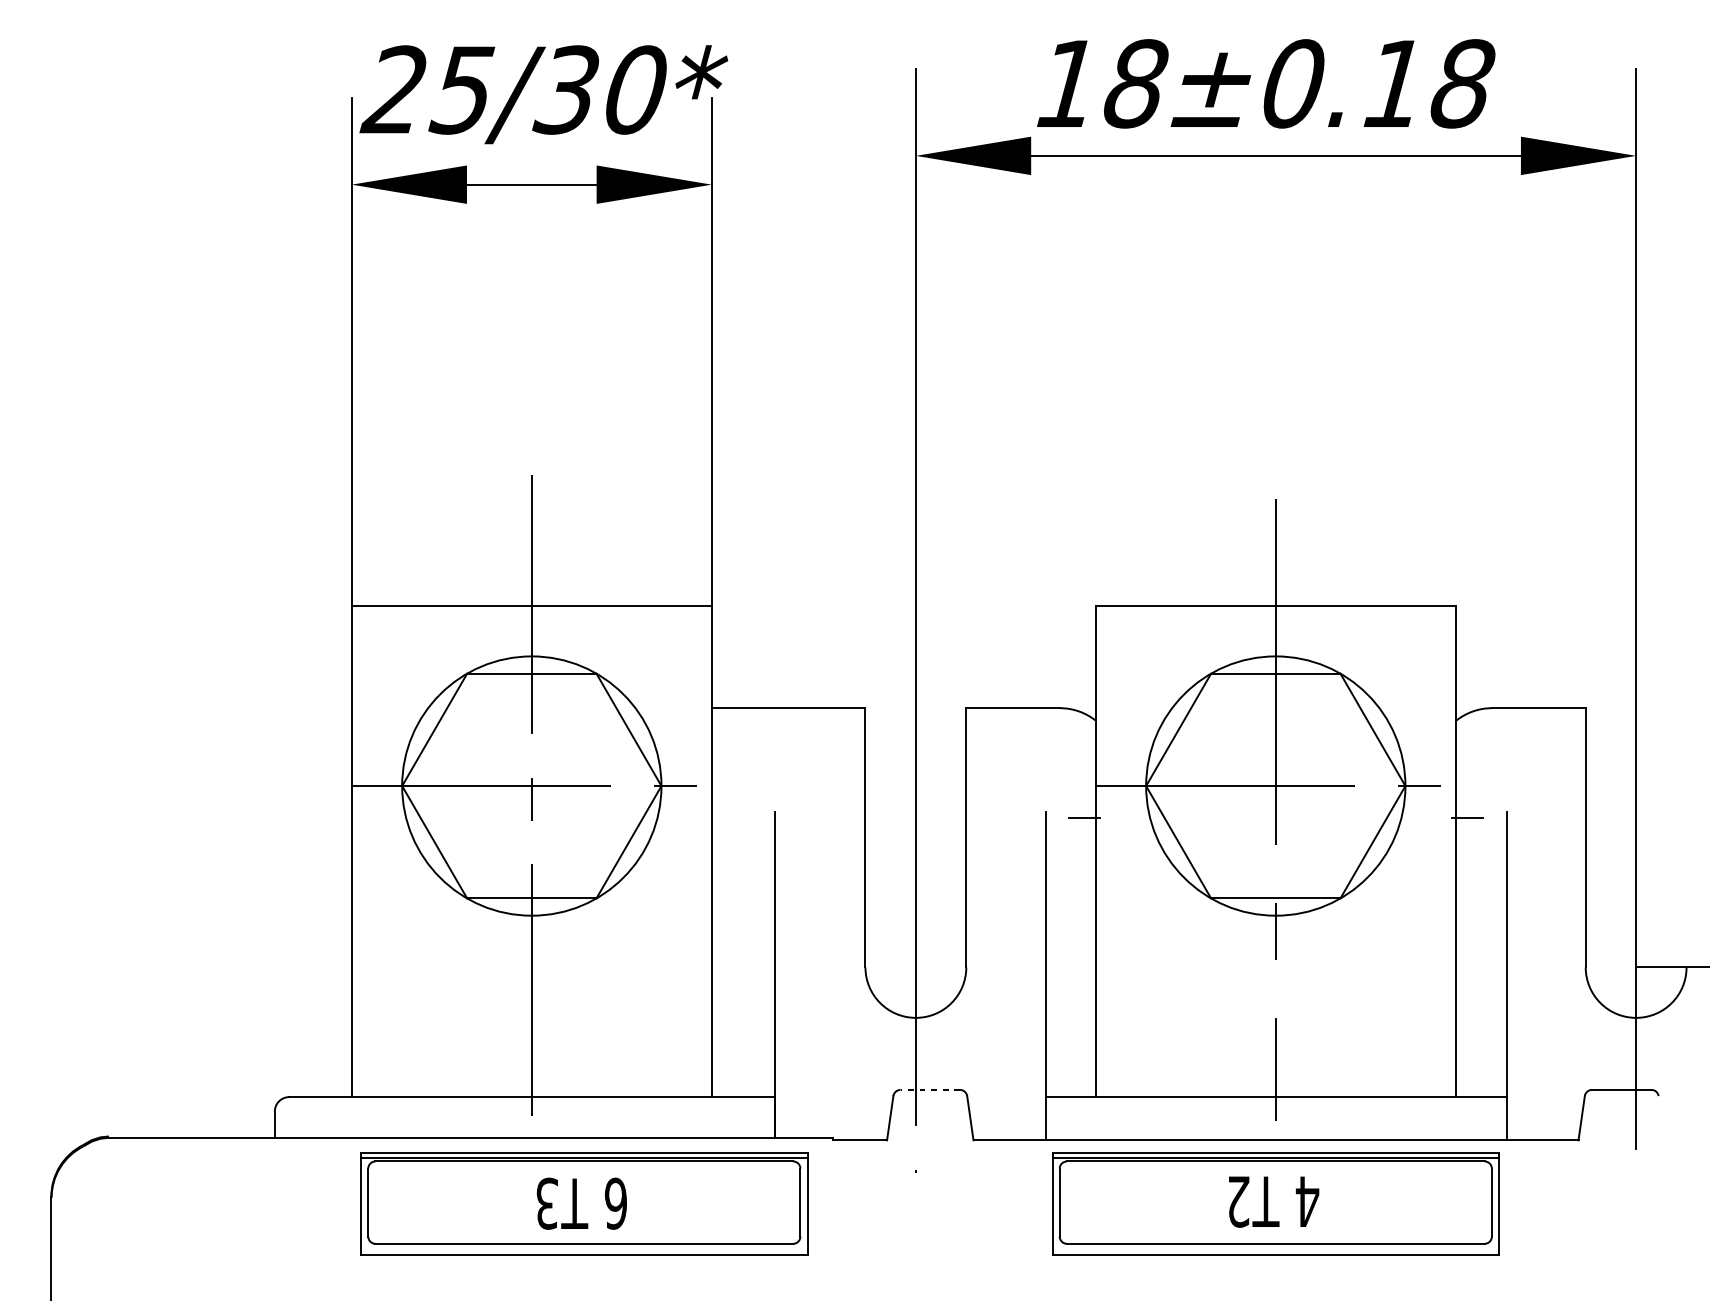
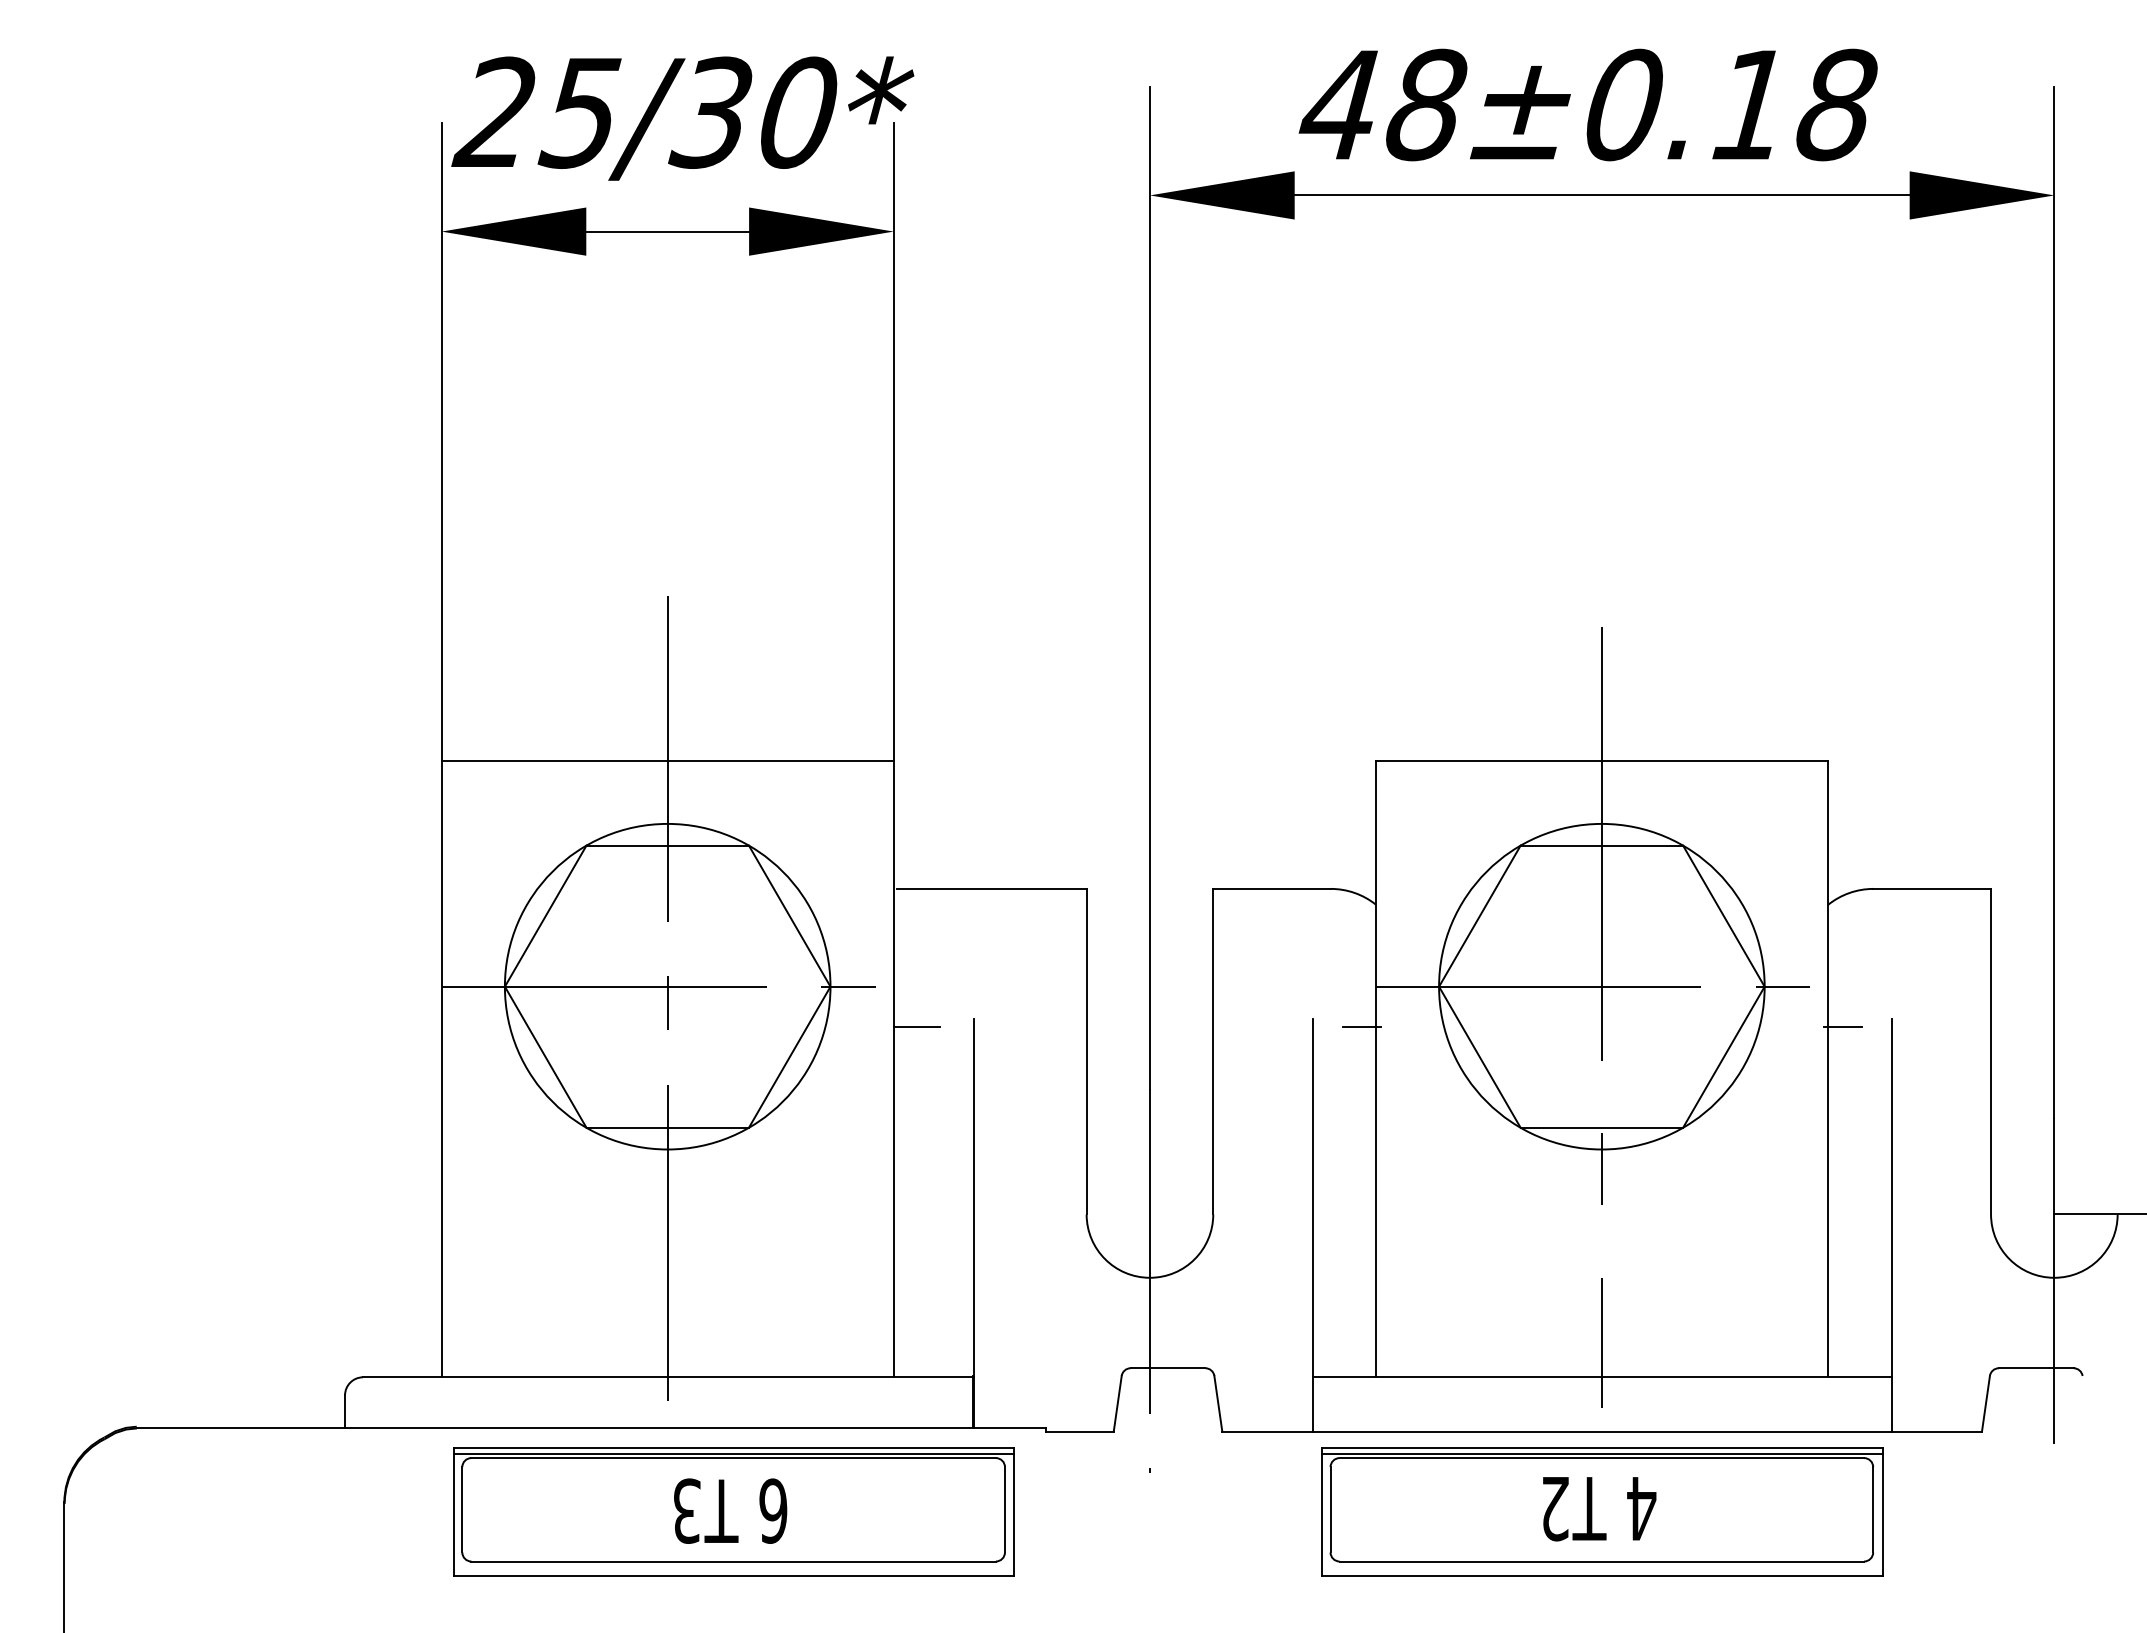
text: (1065, 83) -> (1337, 104), 18±0.18 -> 48±0.18
line: (729, 817) -> (916, 1026), added
line: (929, 1090) -> (1167, 1368), dashed -> solid

